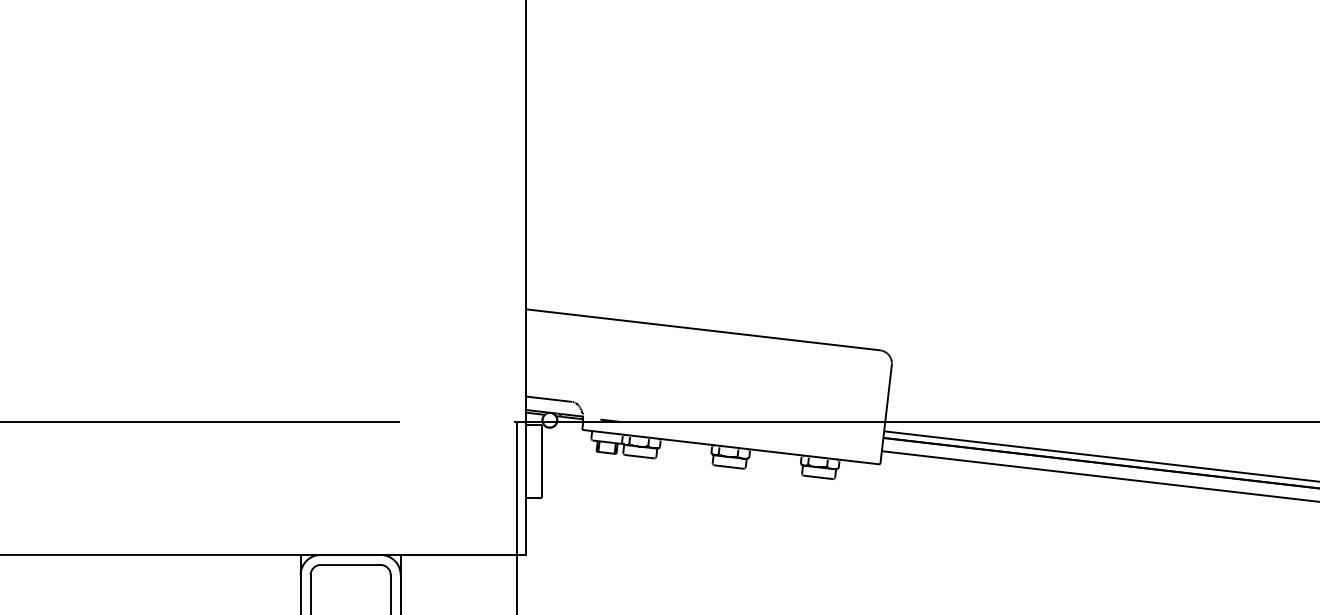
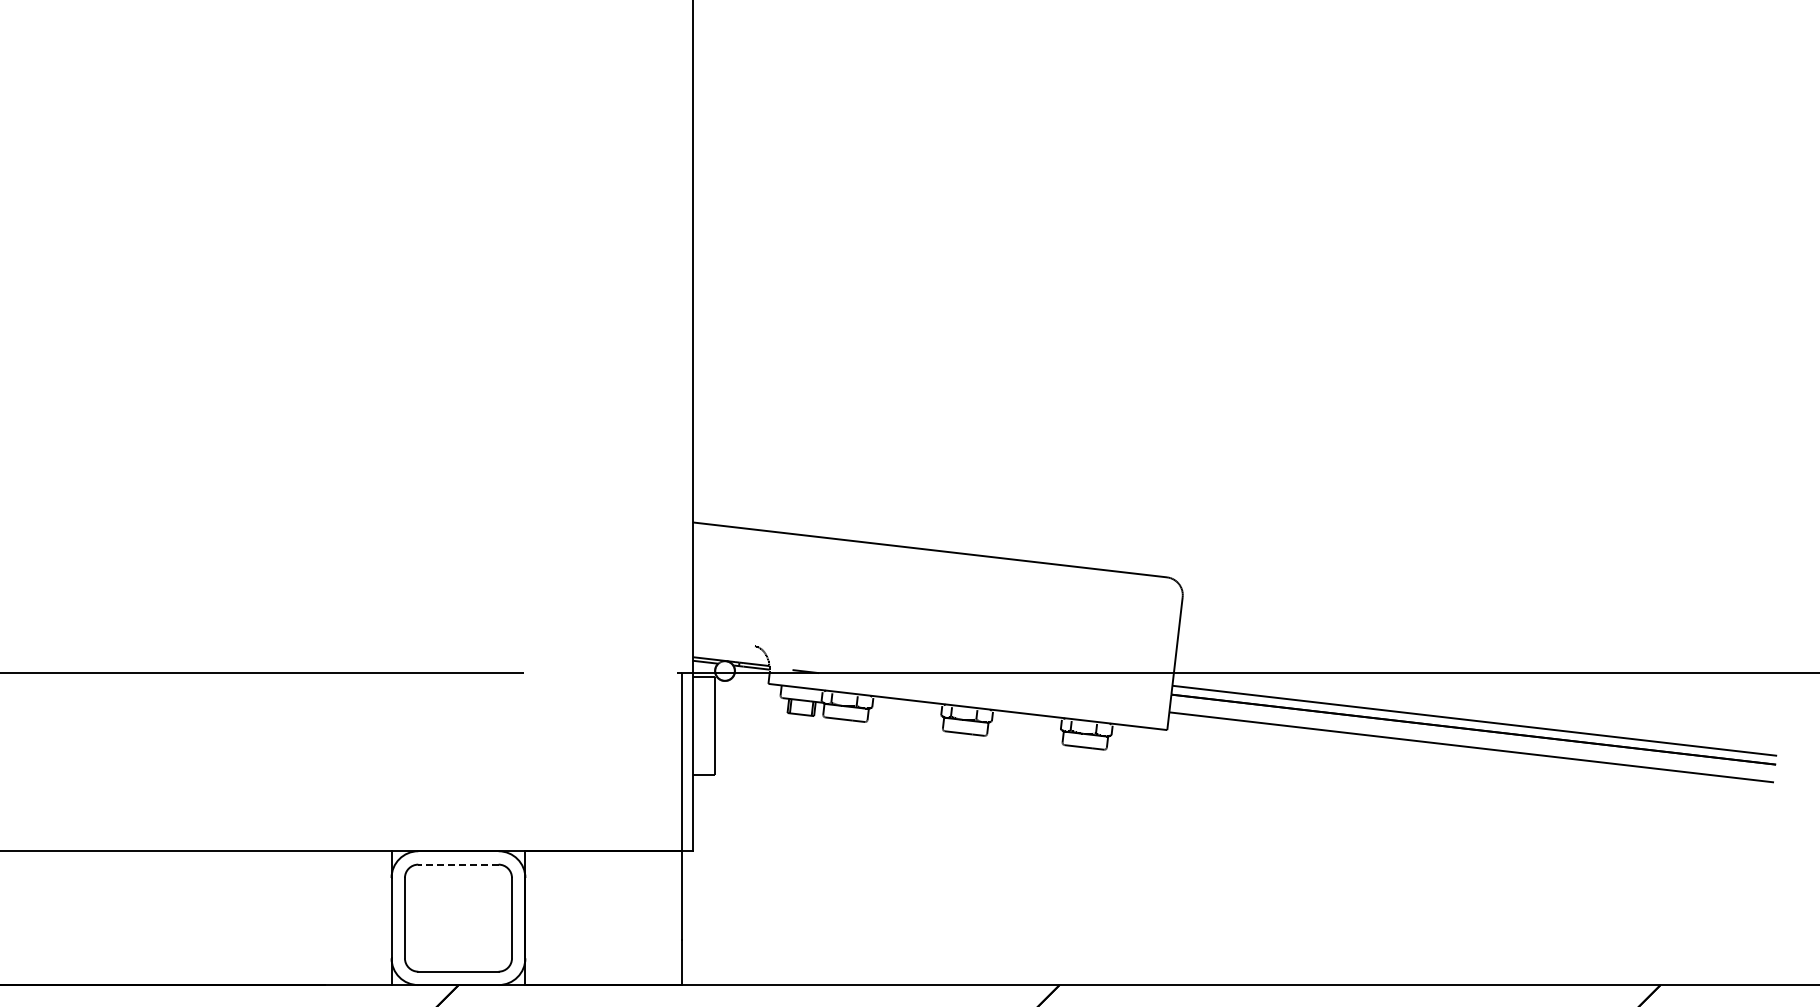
line: (548, 398) -> (723, 642), removed
line: (349, 564) -> (457, 864), solid -> dashed

